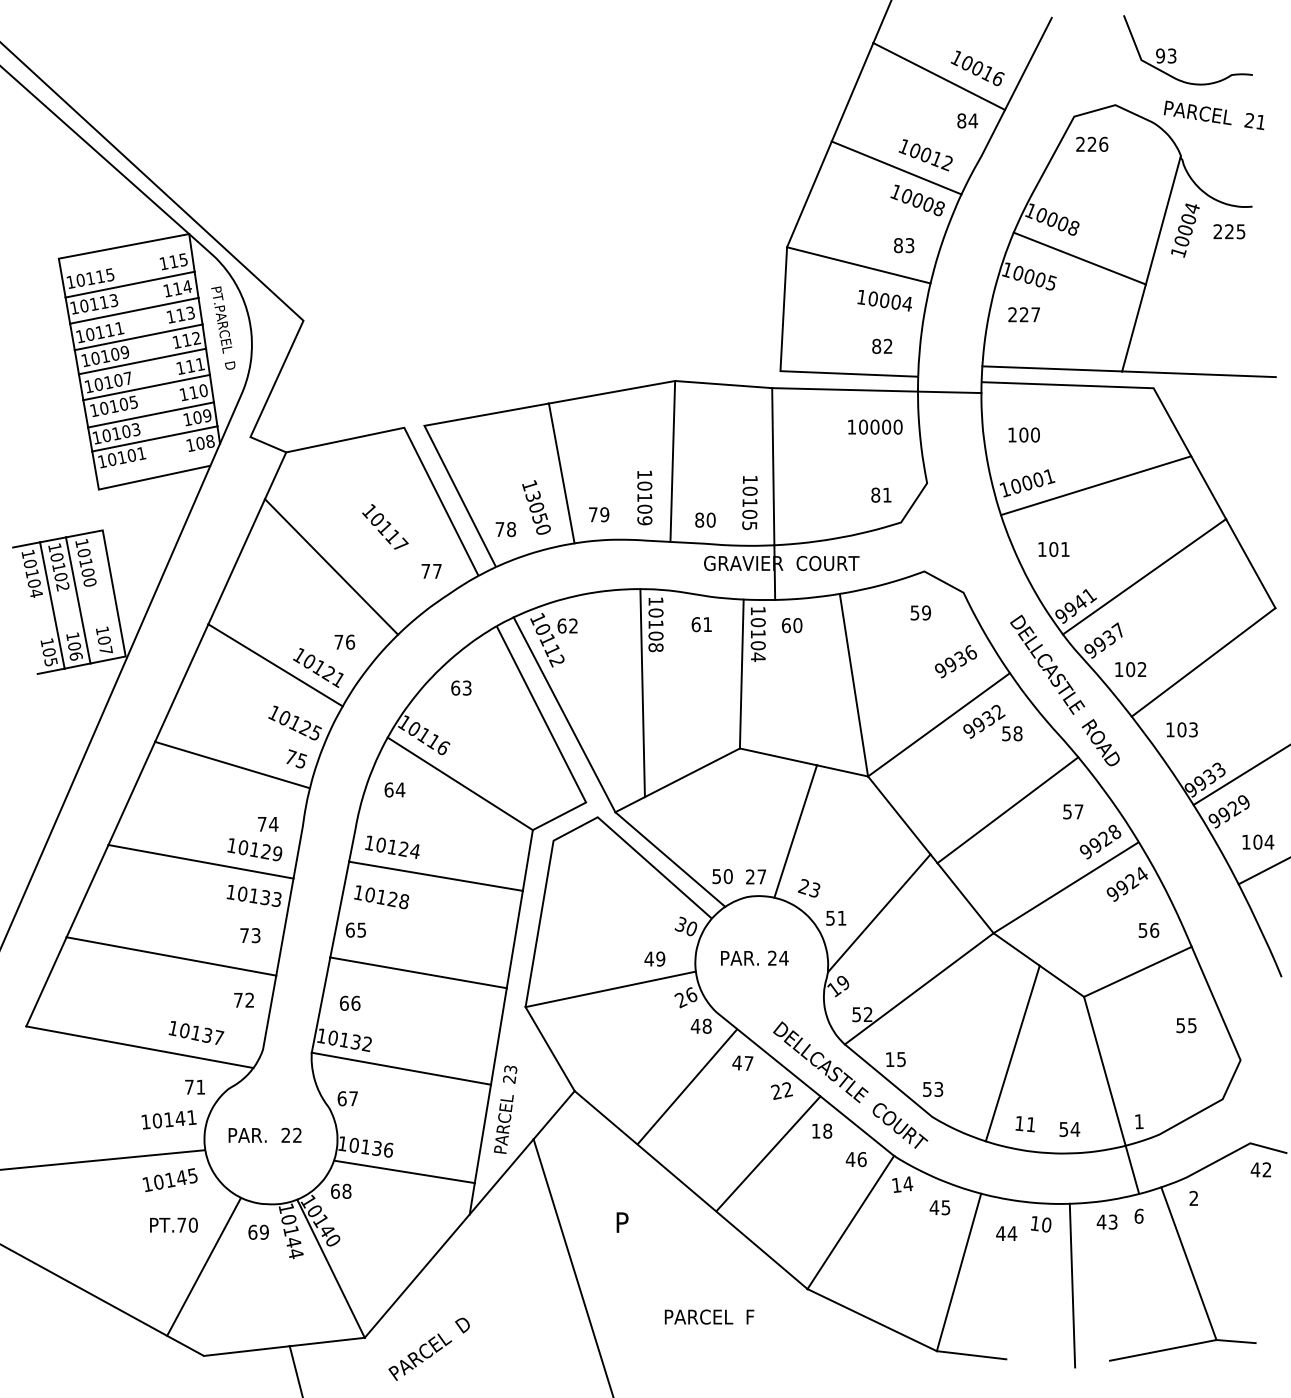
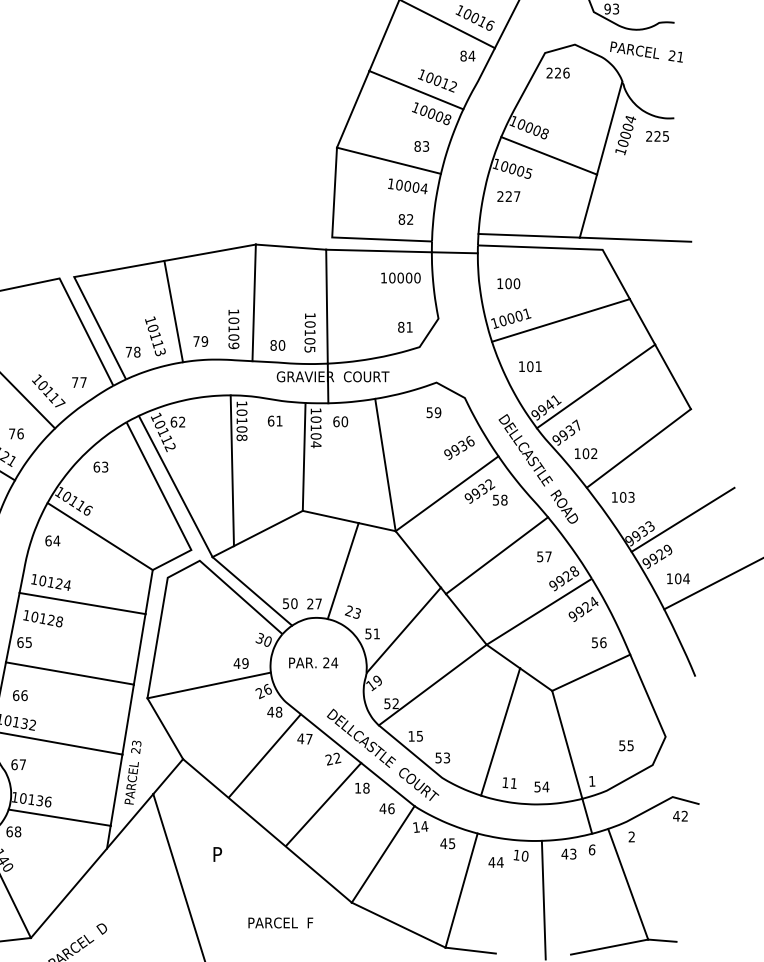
text: (537, 512) -> (156, 339), 13050 -> 10113
text: (385, 526) -> (48, 390), moved
text: (1186, 1025) -> (626, 745), moved

